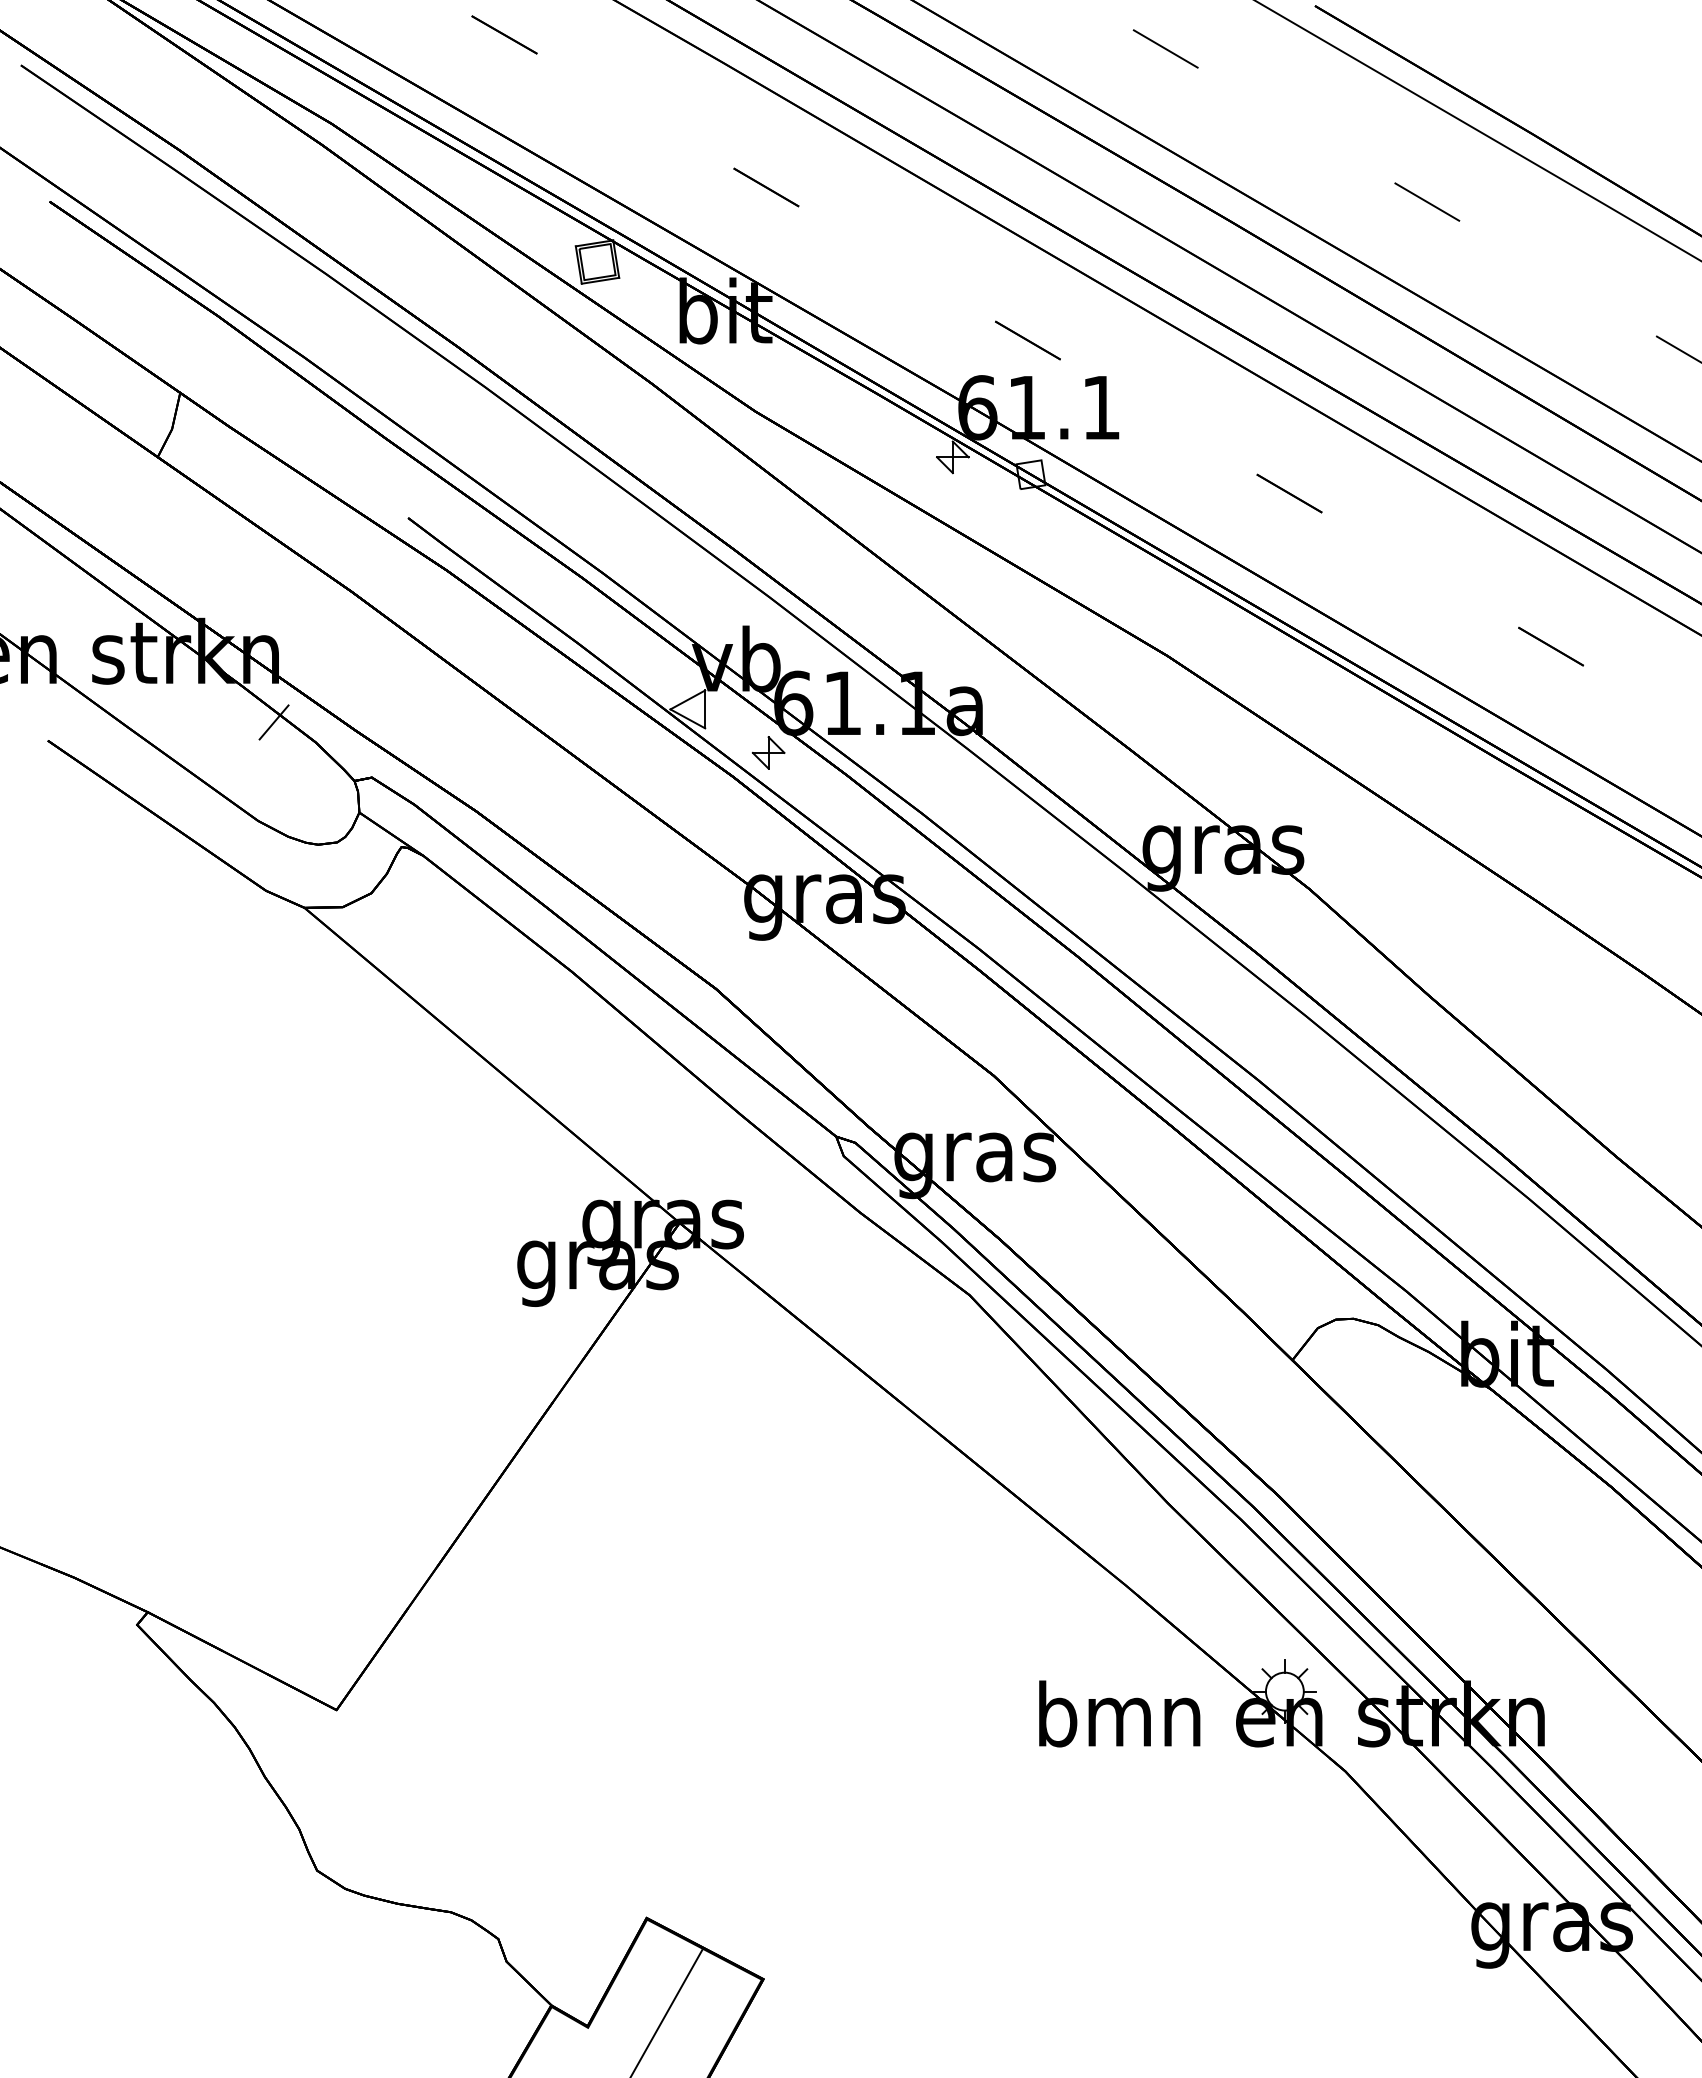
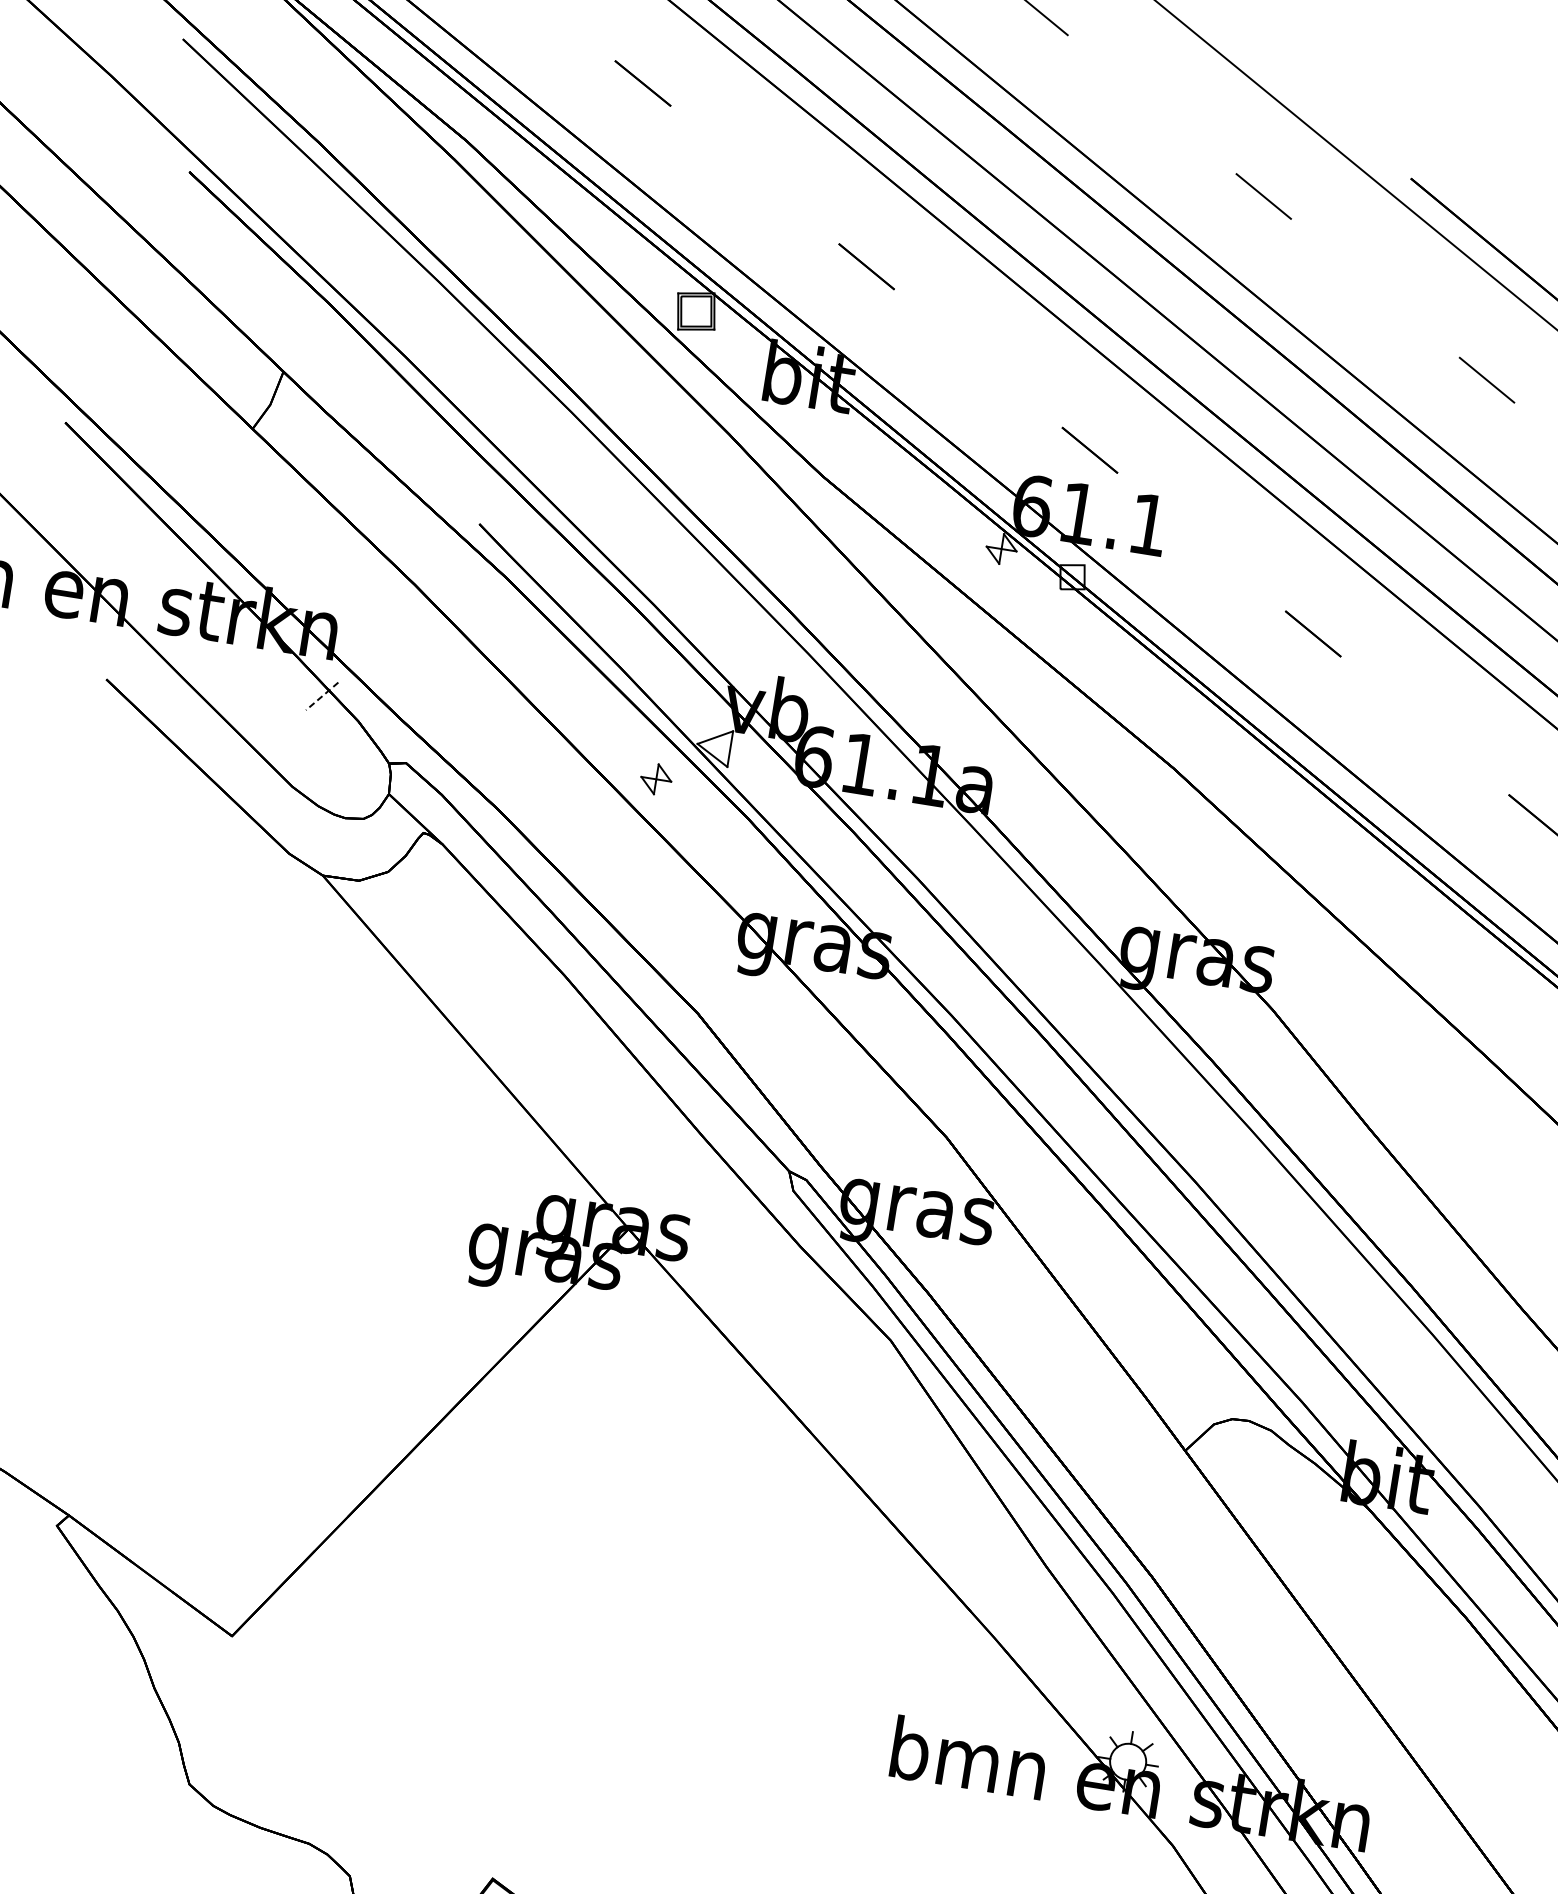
line: (273, 722) -> (321, 696), solid -> dashed
part: (768, 752) -> (656, 778), moved

